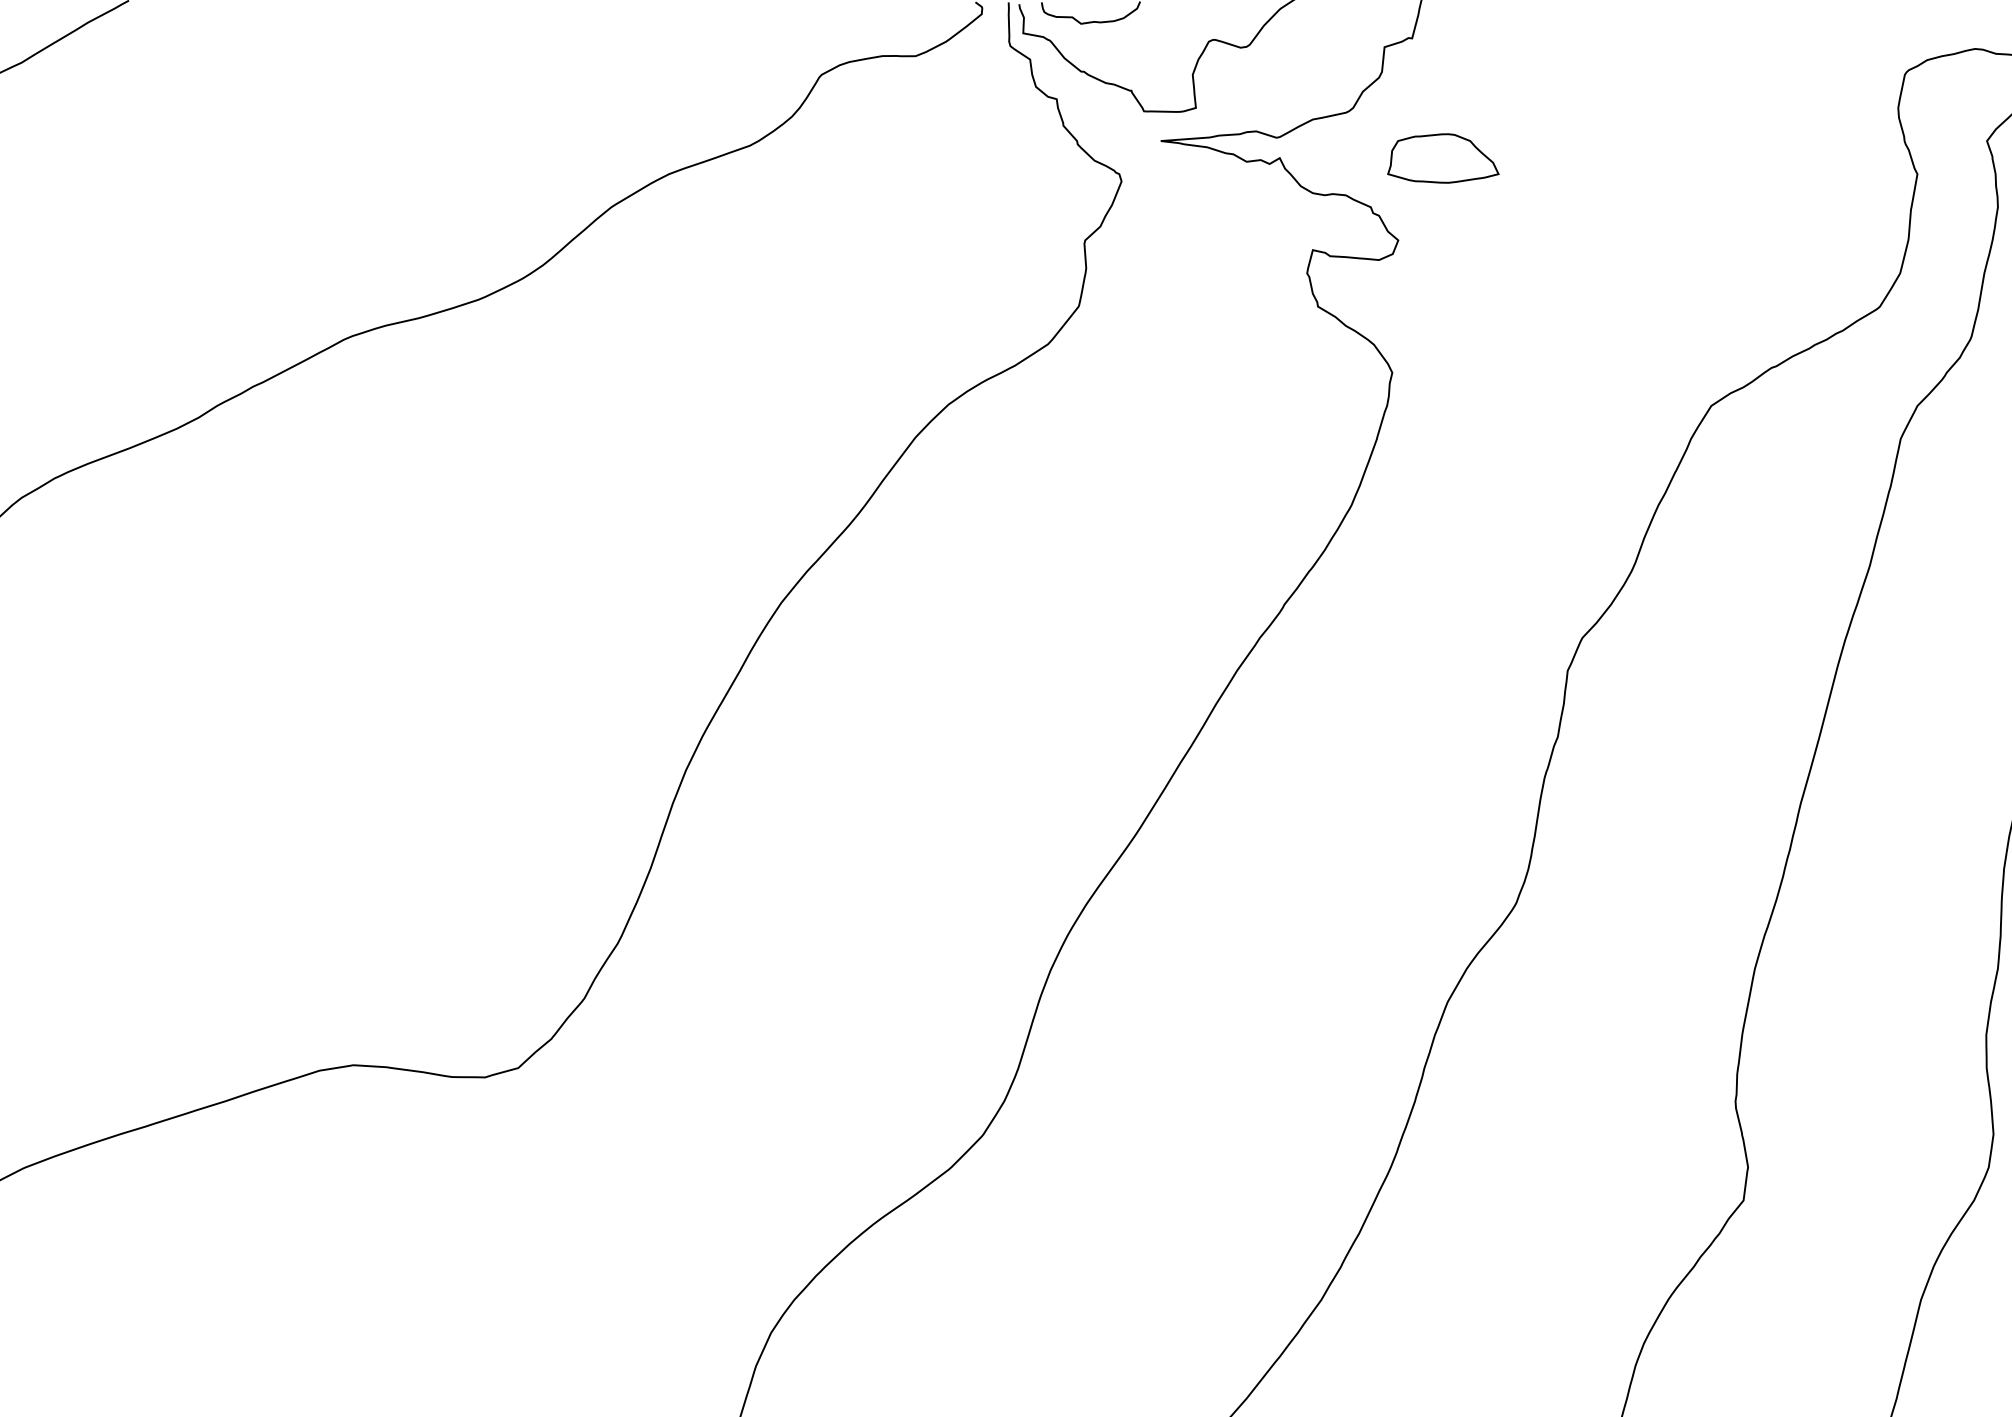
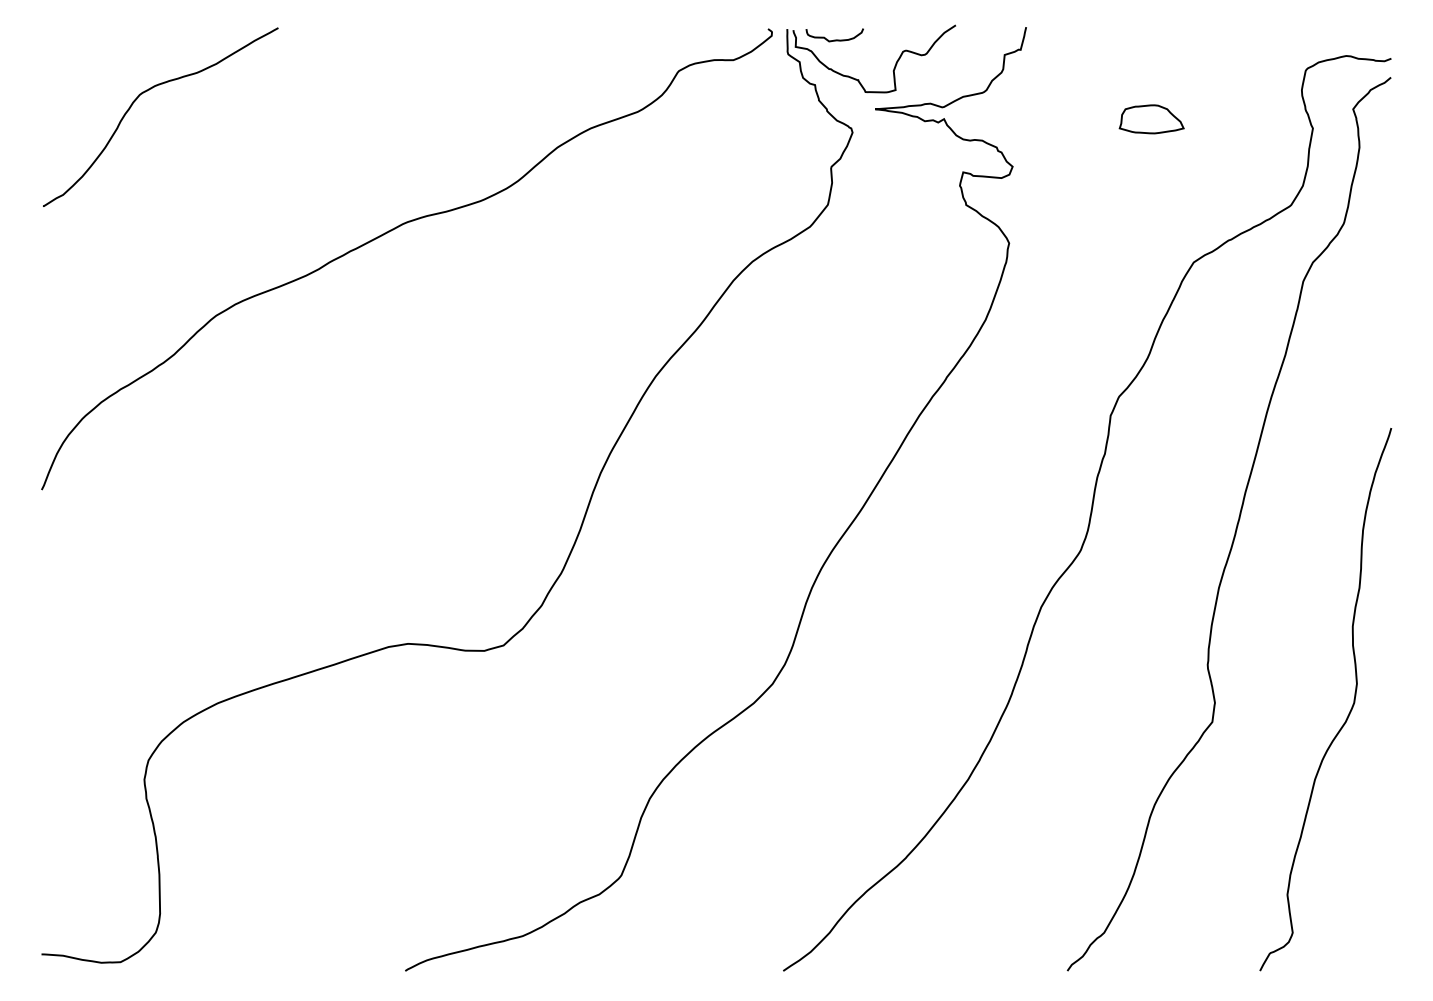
part: (1442, 158) -> (1151, 119), moved

